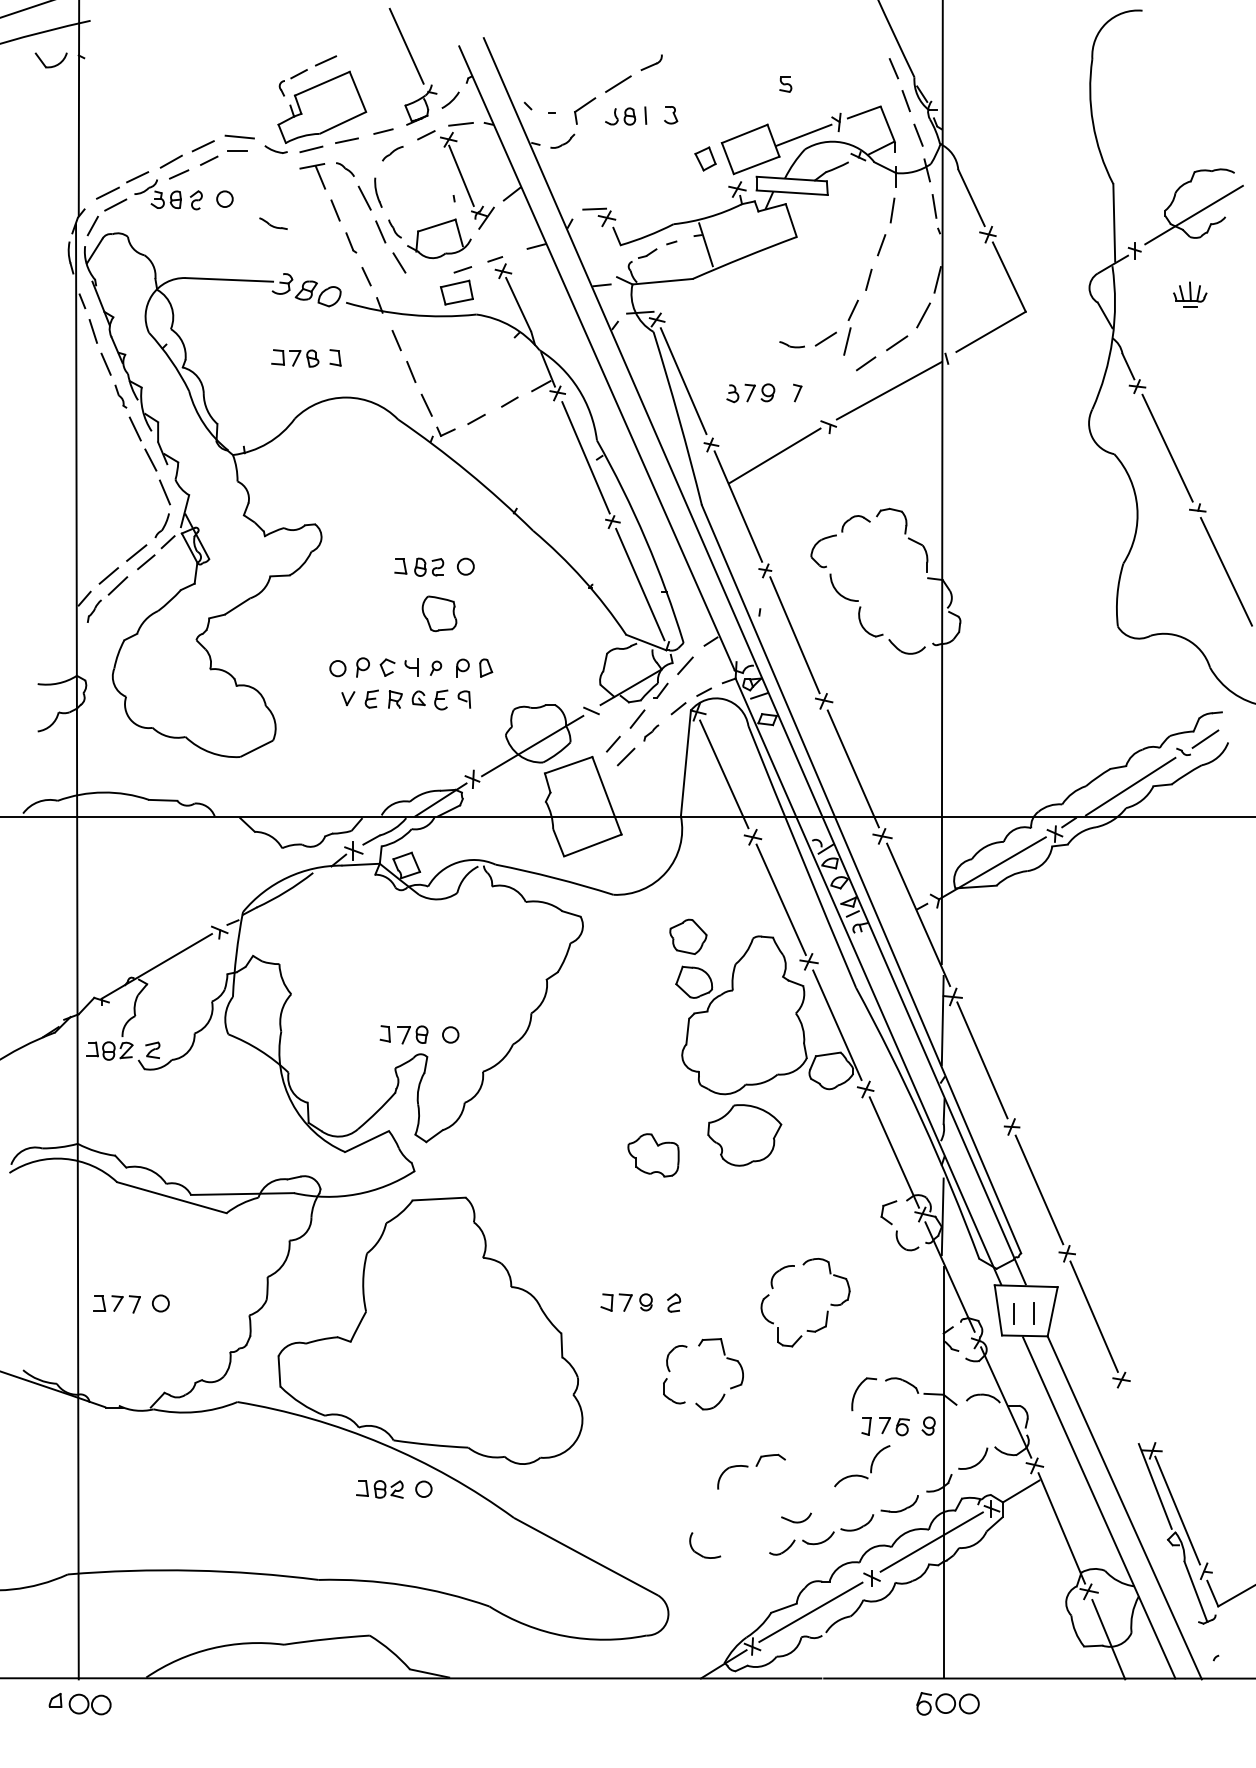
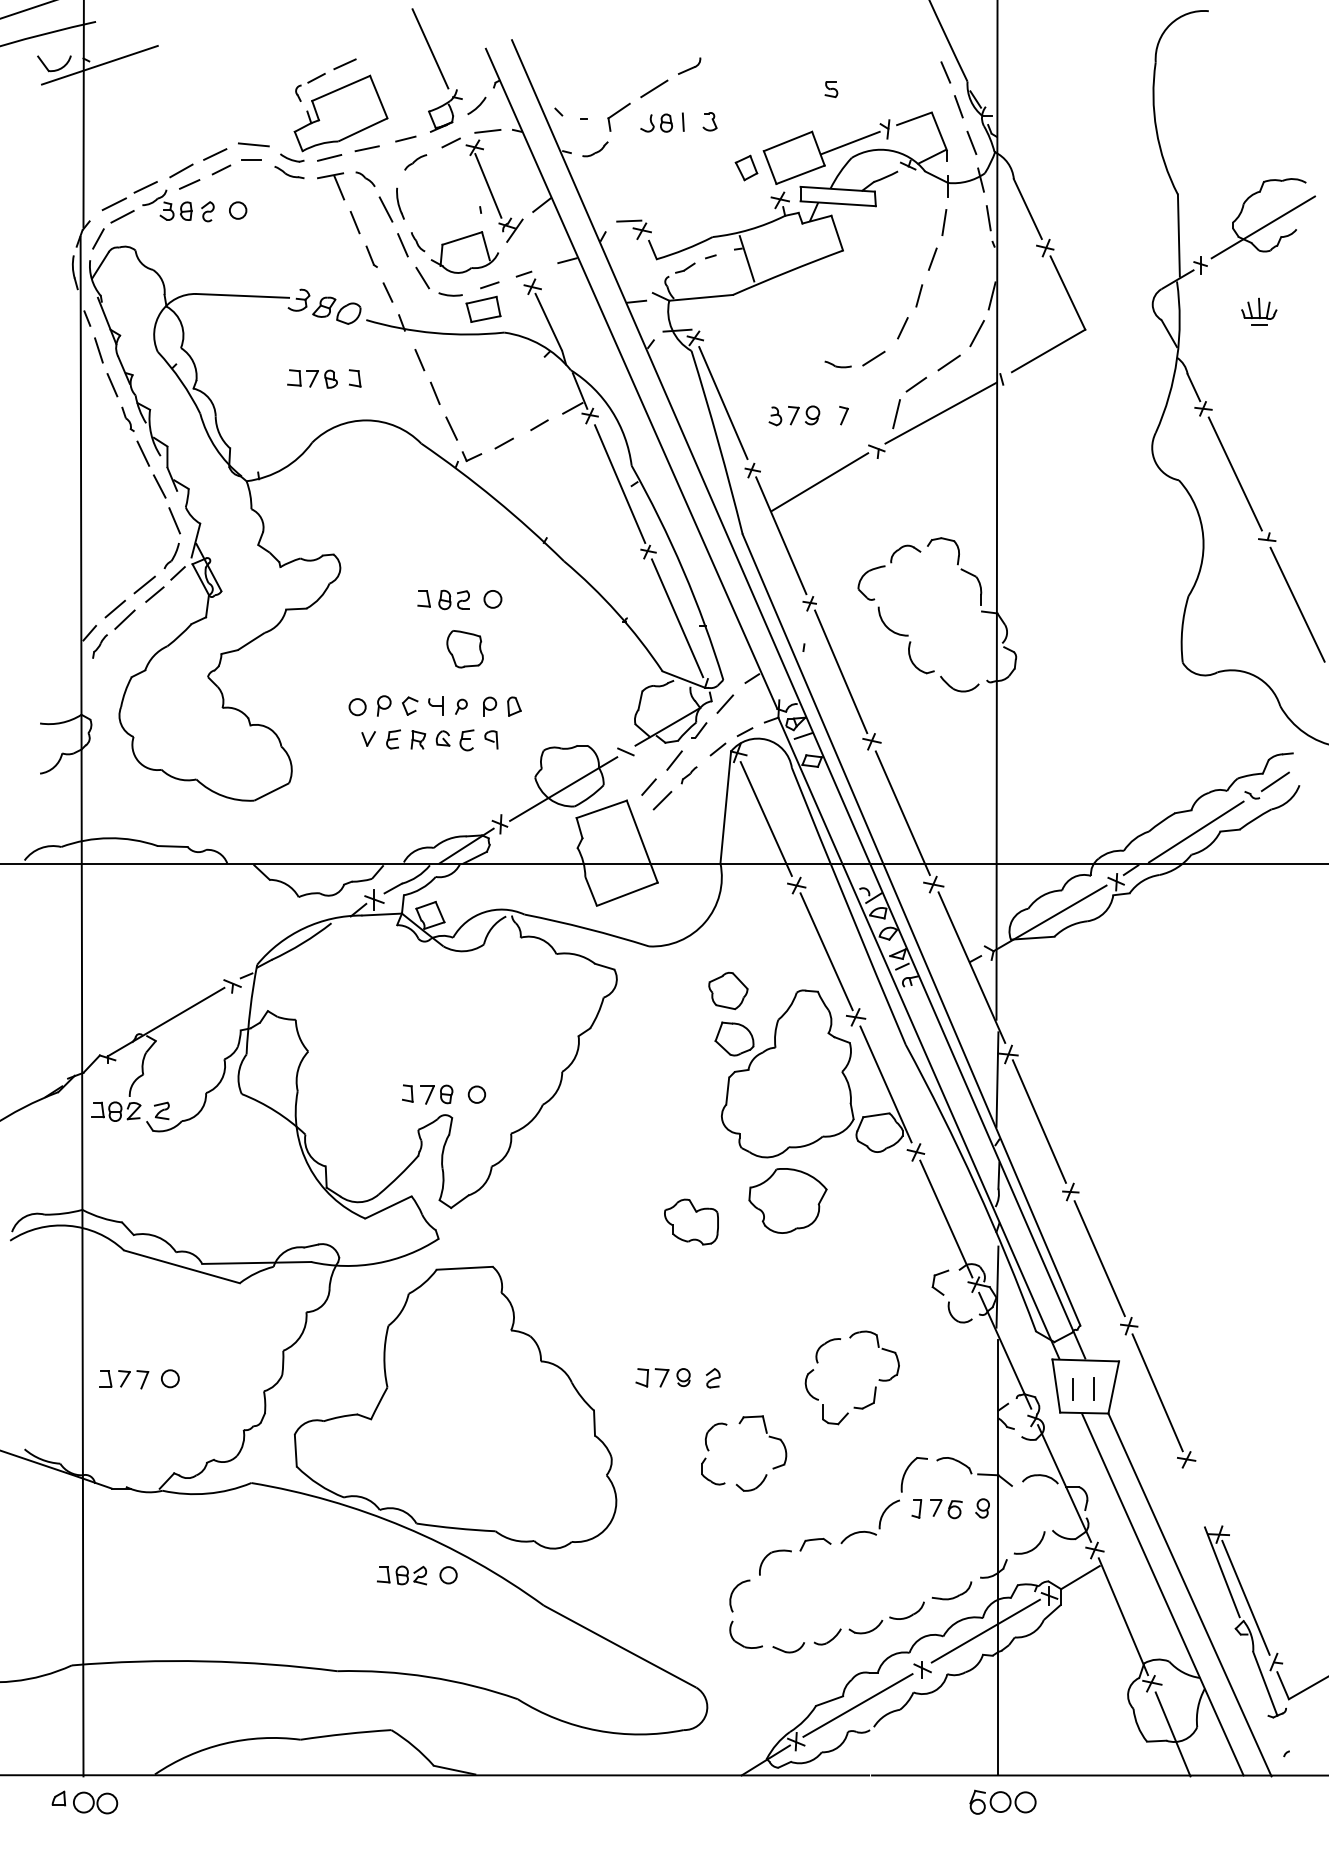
line: (93, 61) -> (99, 64), added
part: (273, 223) -> (289, 172), moved
line: (425, 278) -> (450, 294), added
line: (847, 341) -> (896, 414), moved
part: (869, 1469) -> (878, 1525), moved
arc: (693, 1505) -> (733, 1592), added
part: (796, 1517) -> (788, 1647), moved

